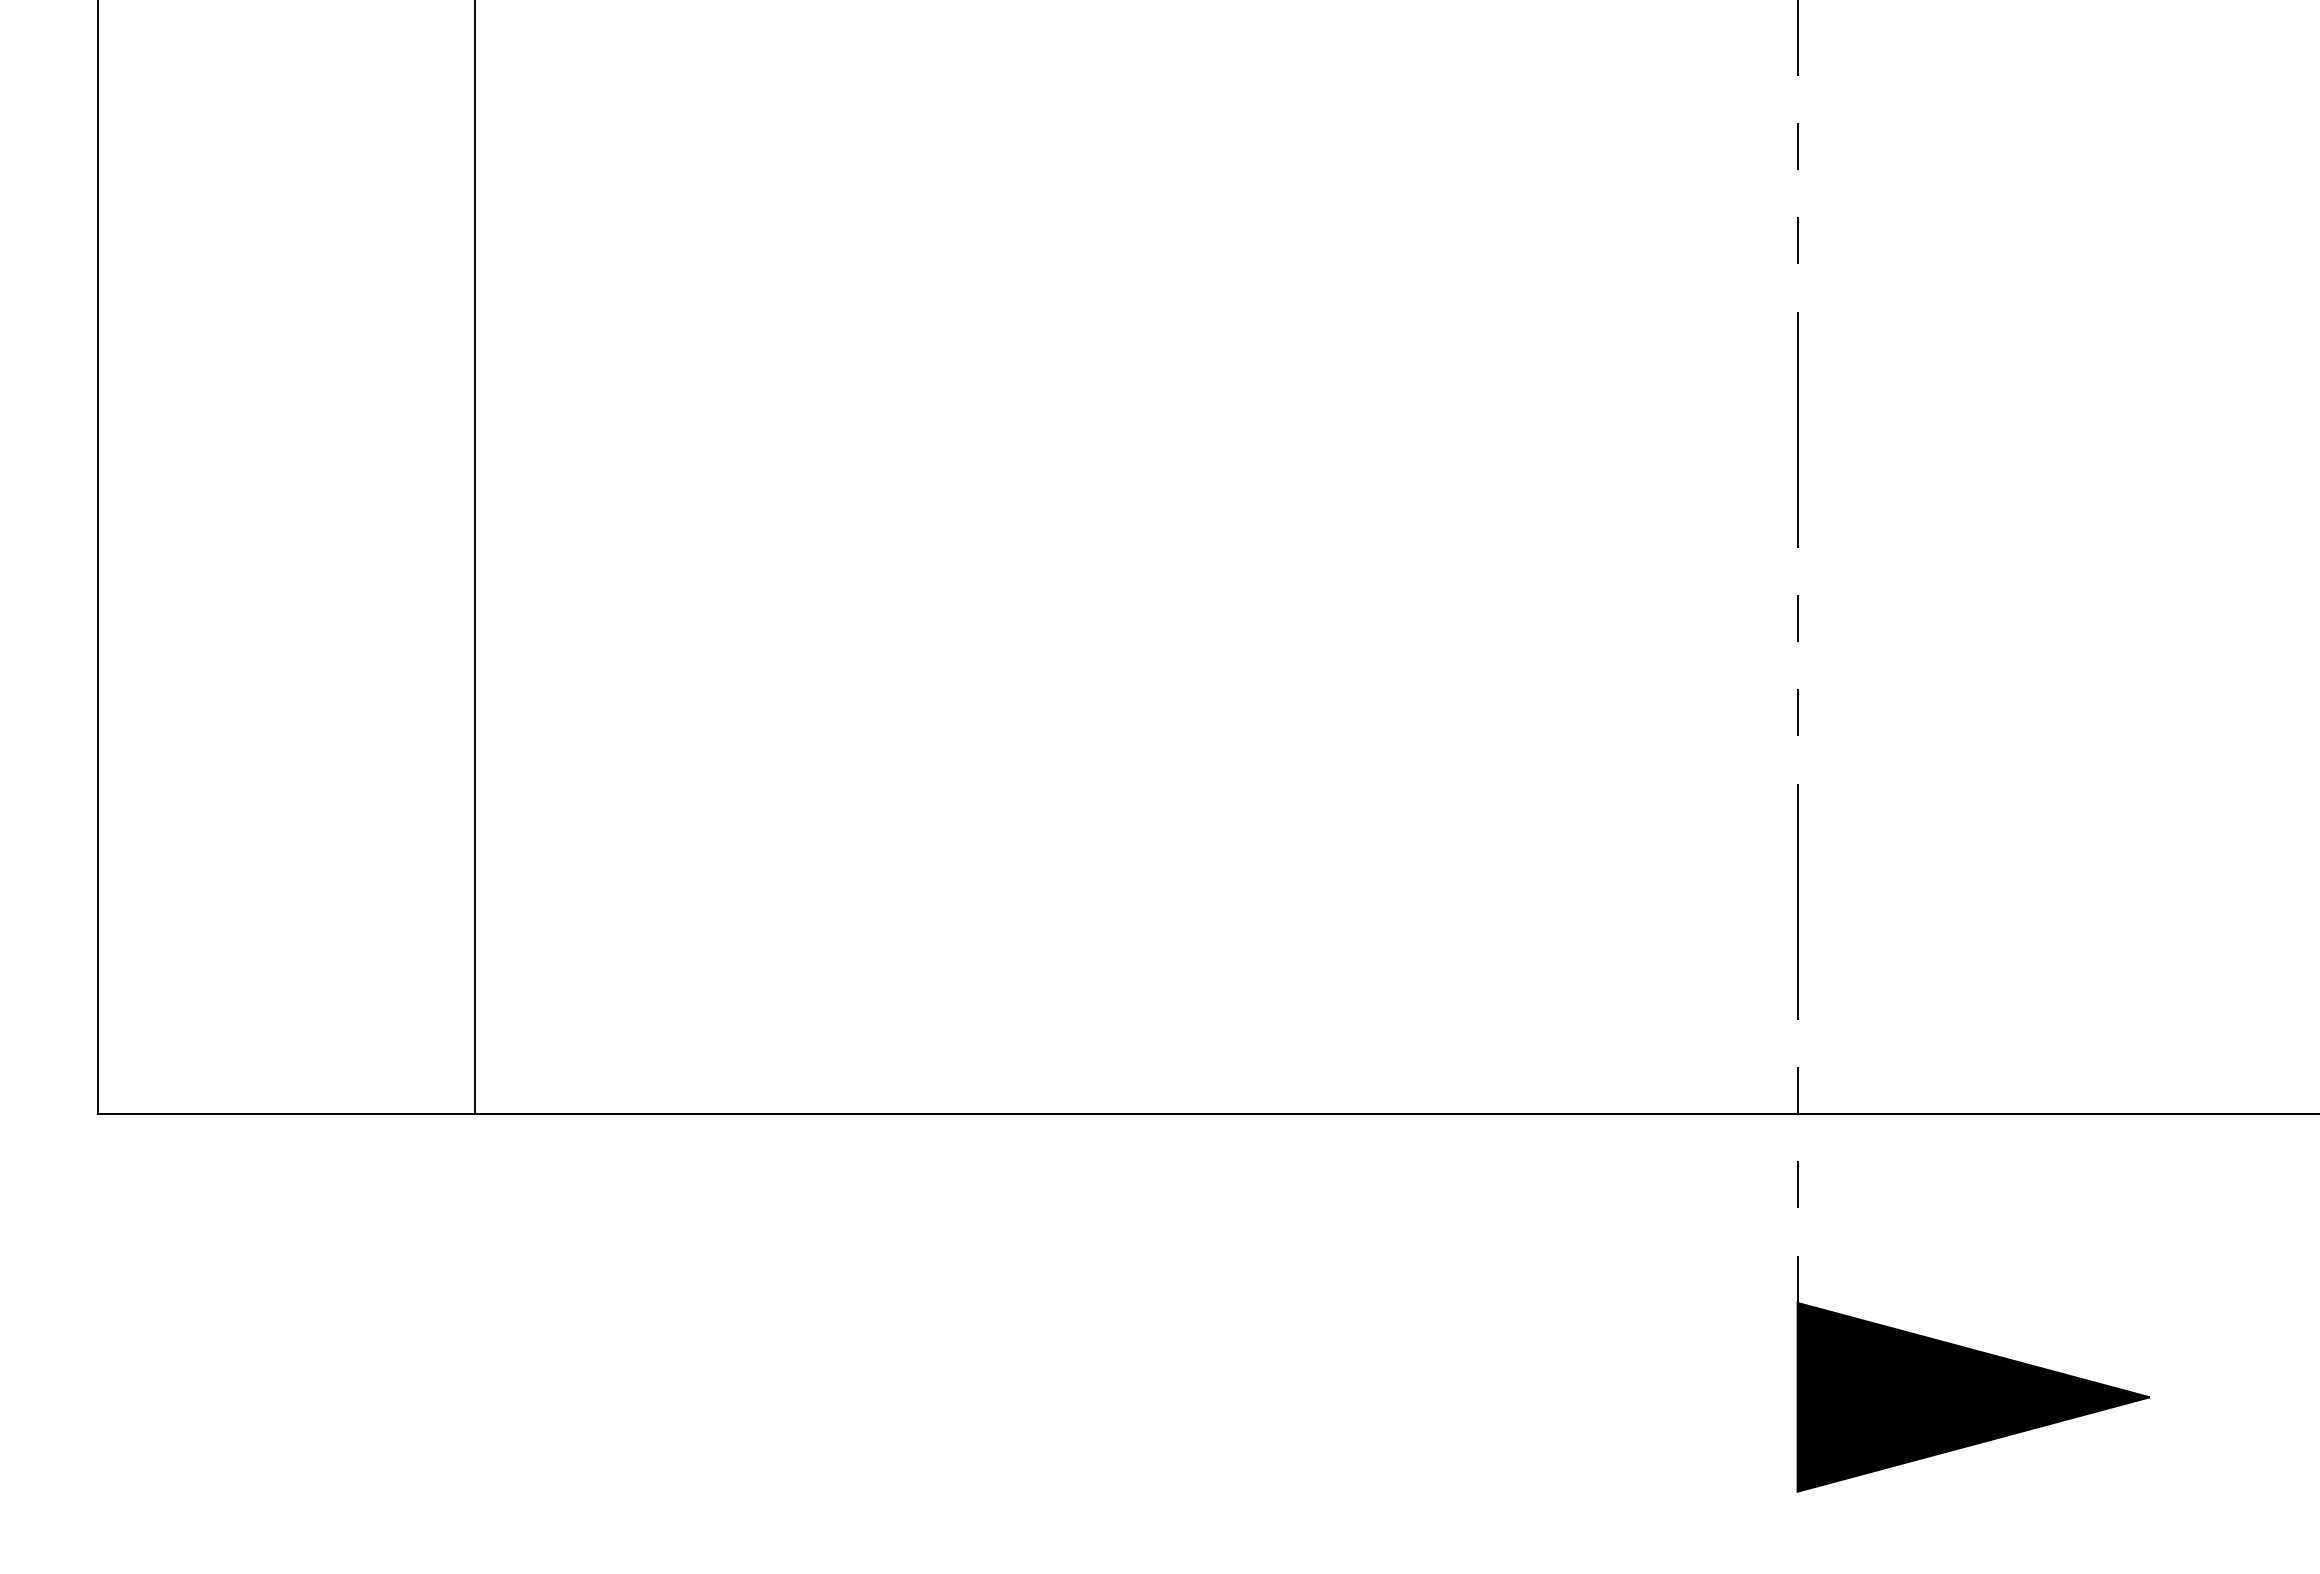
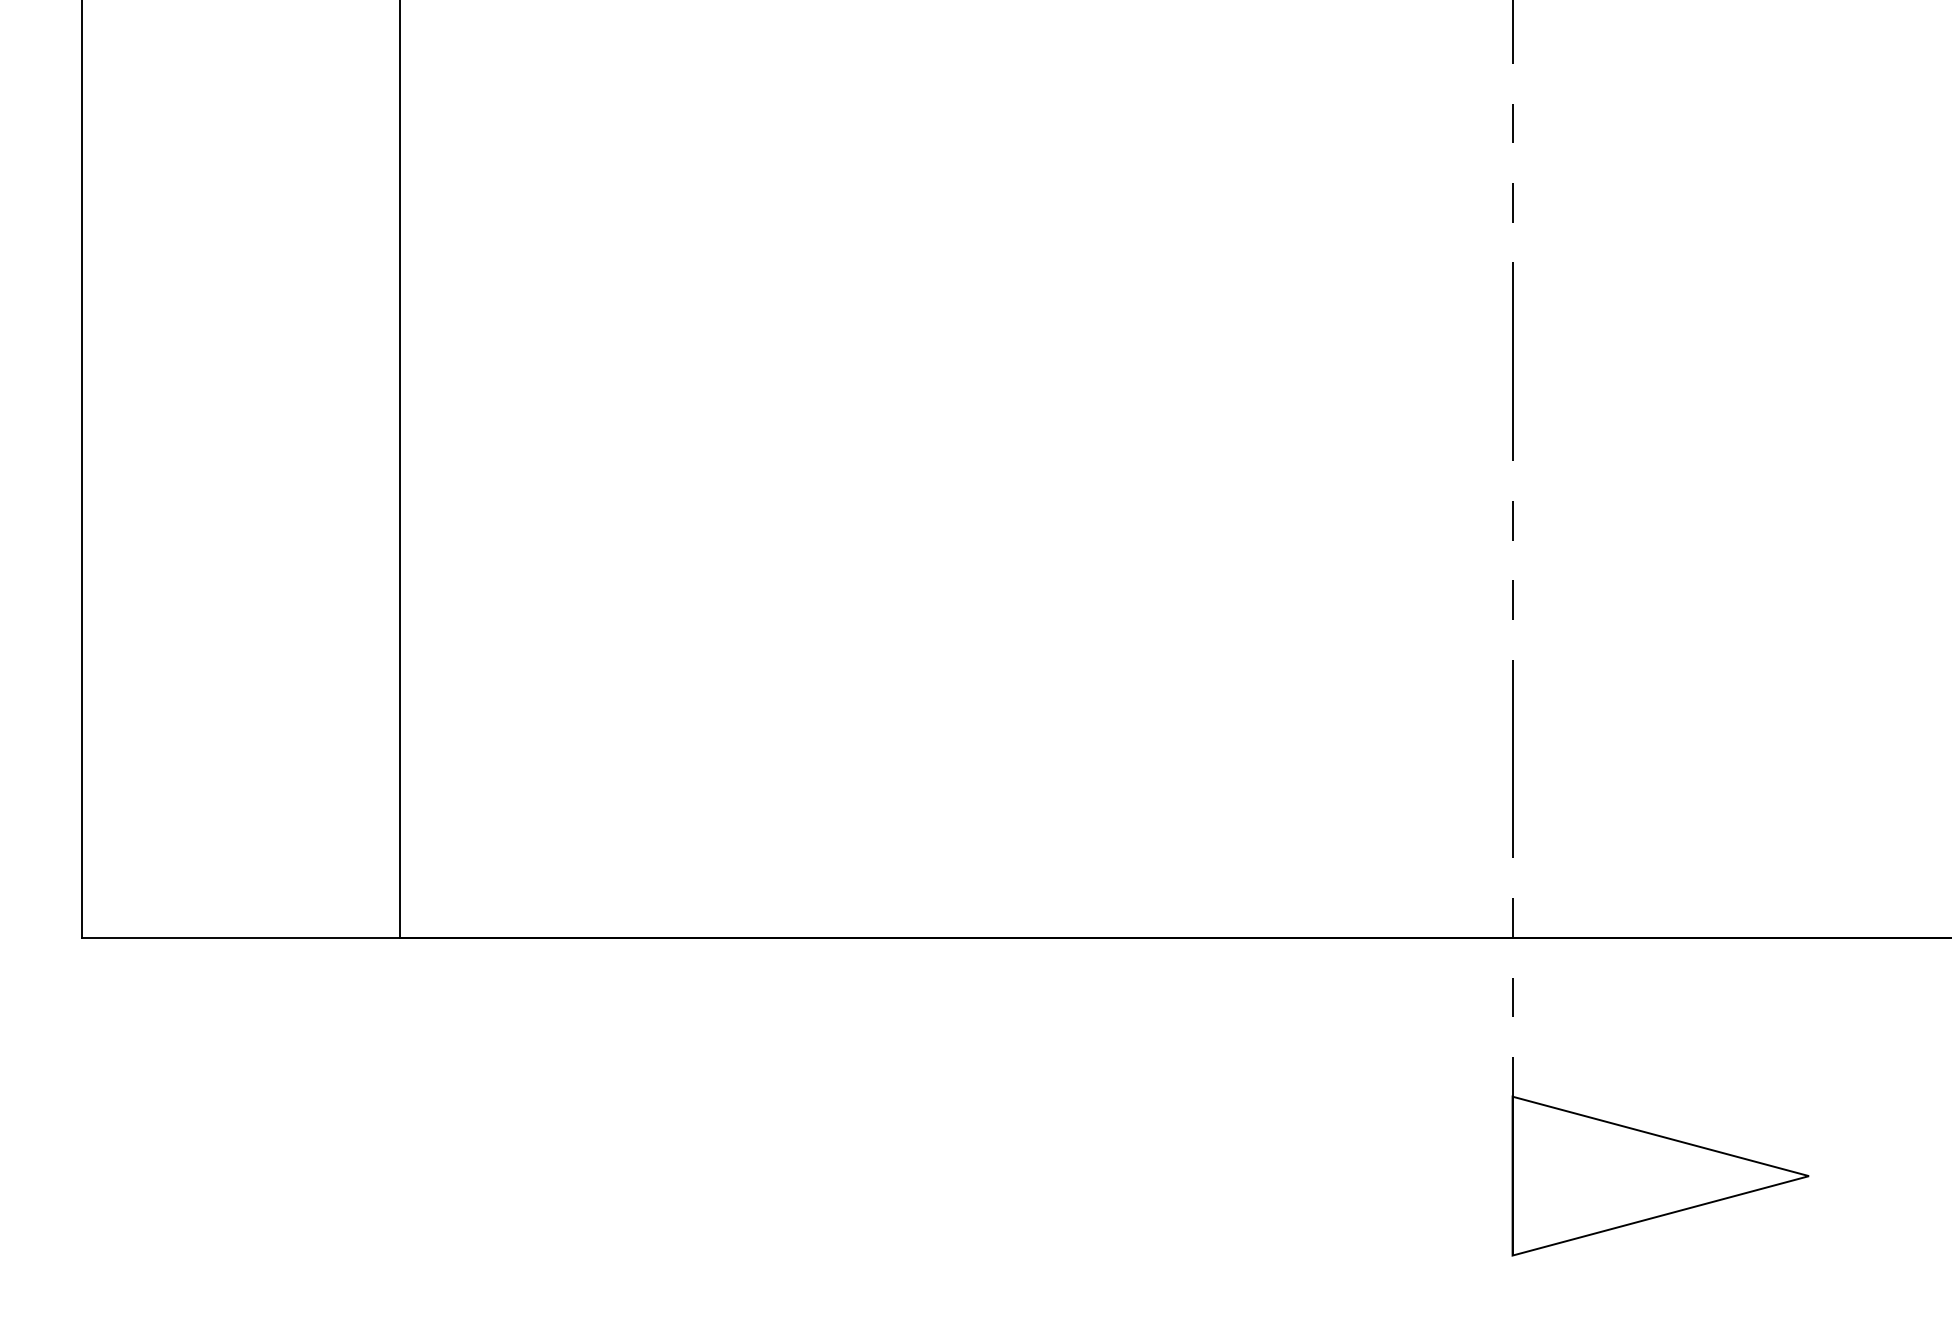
fill: (1973, 1396) -> (1660, 1175), removed

